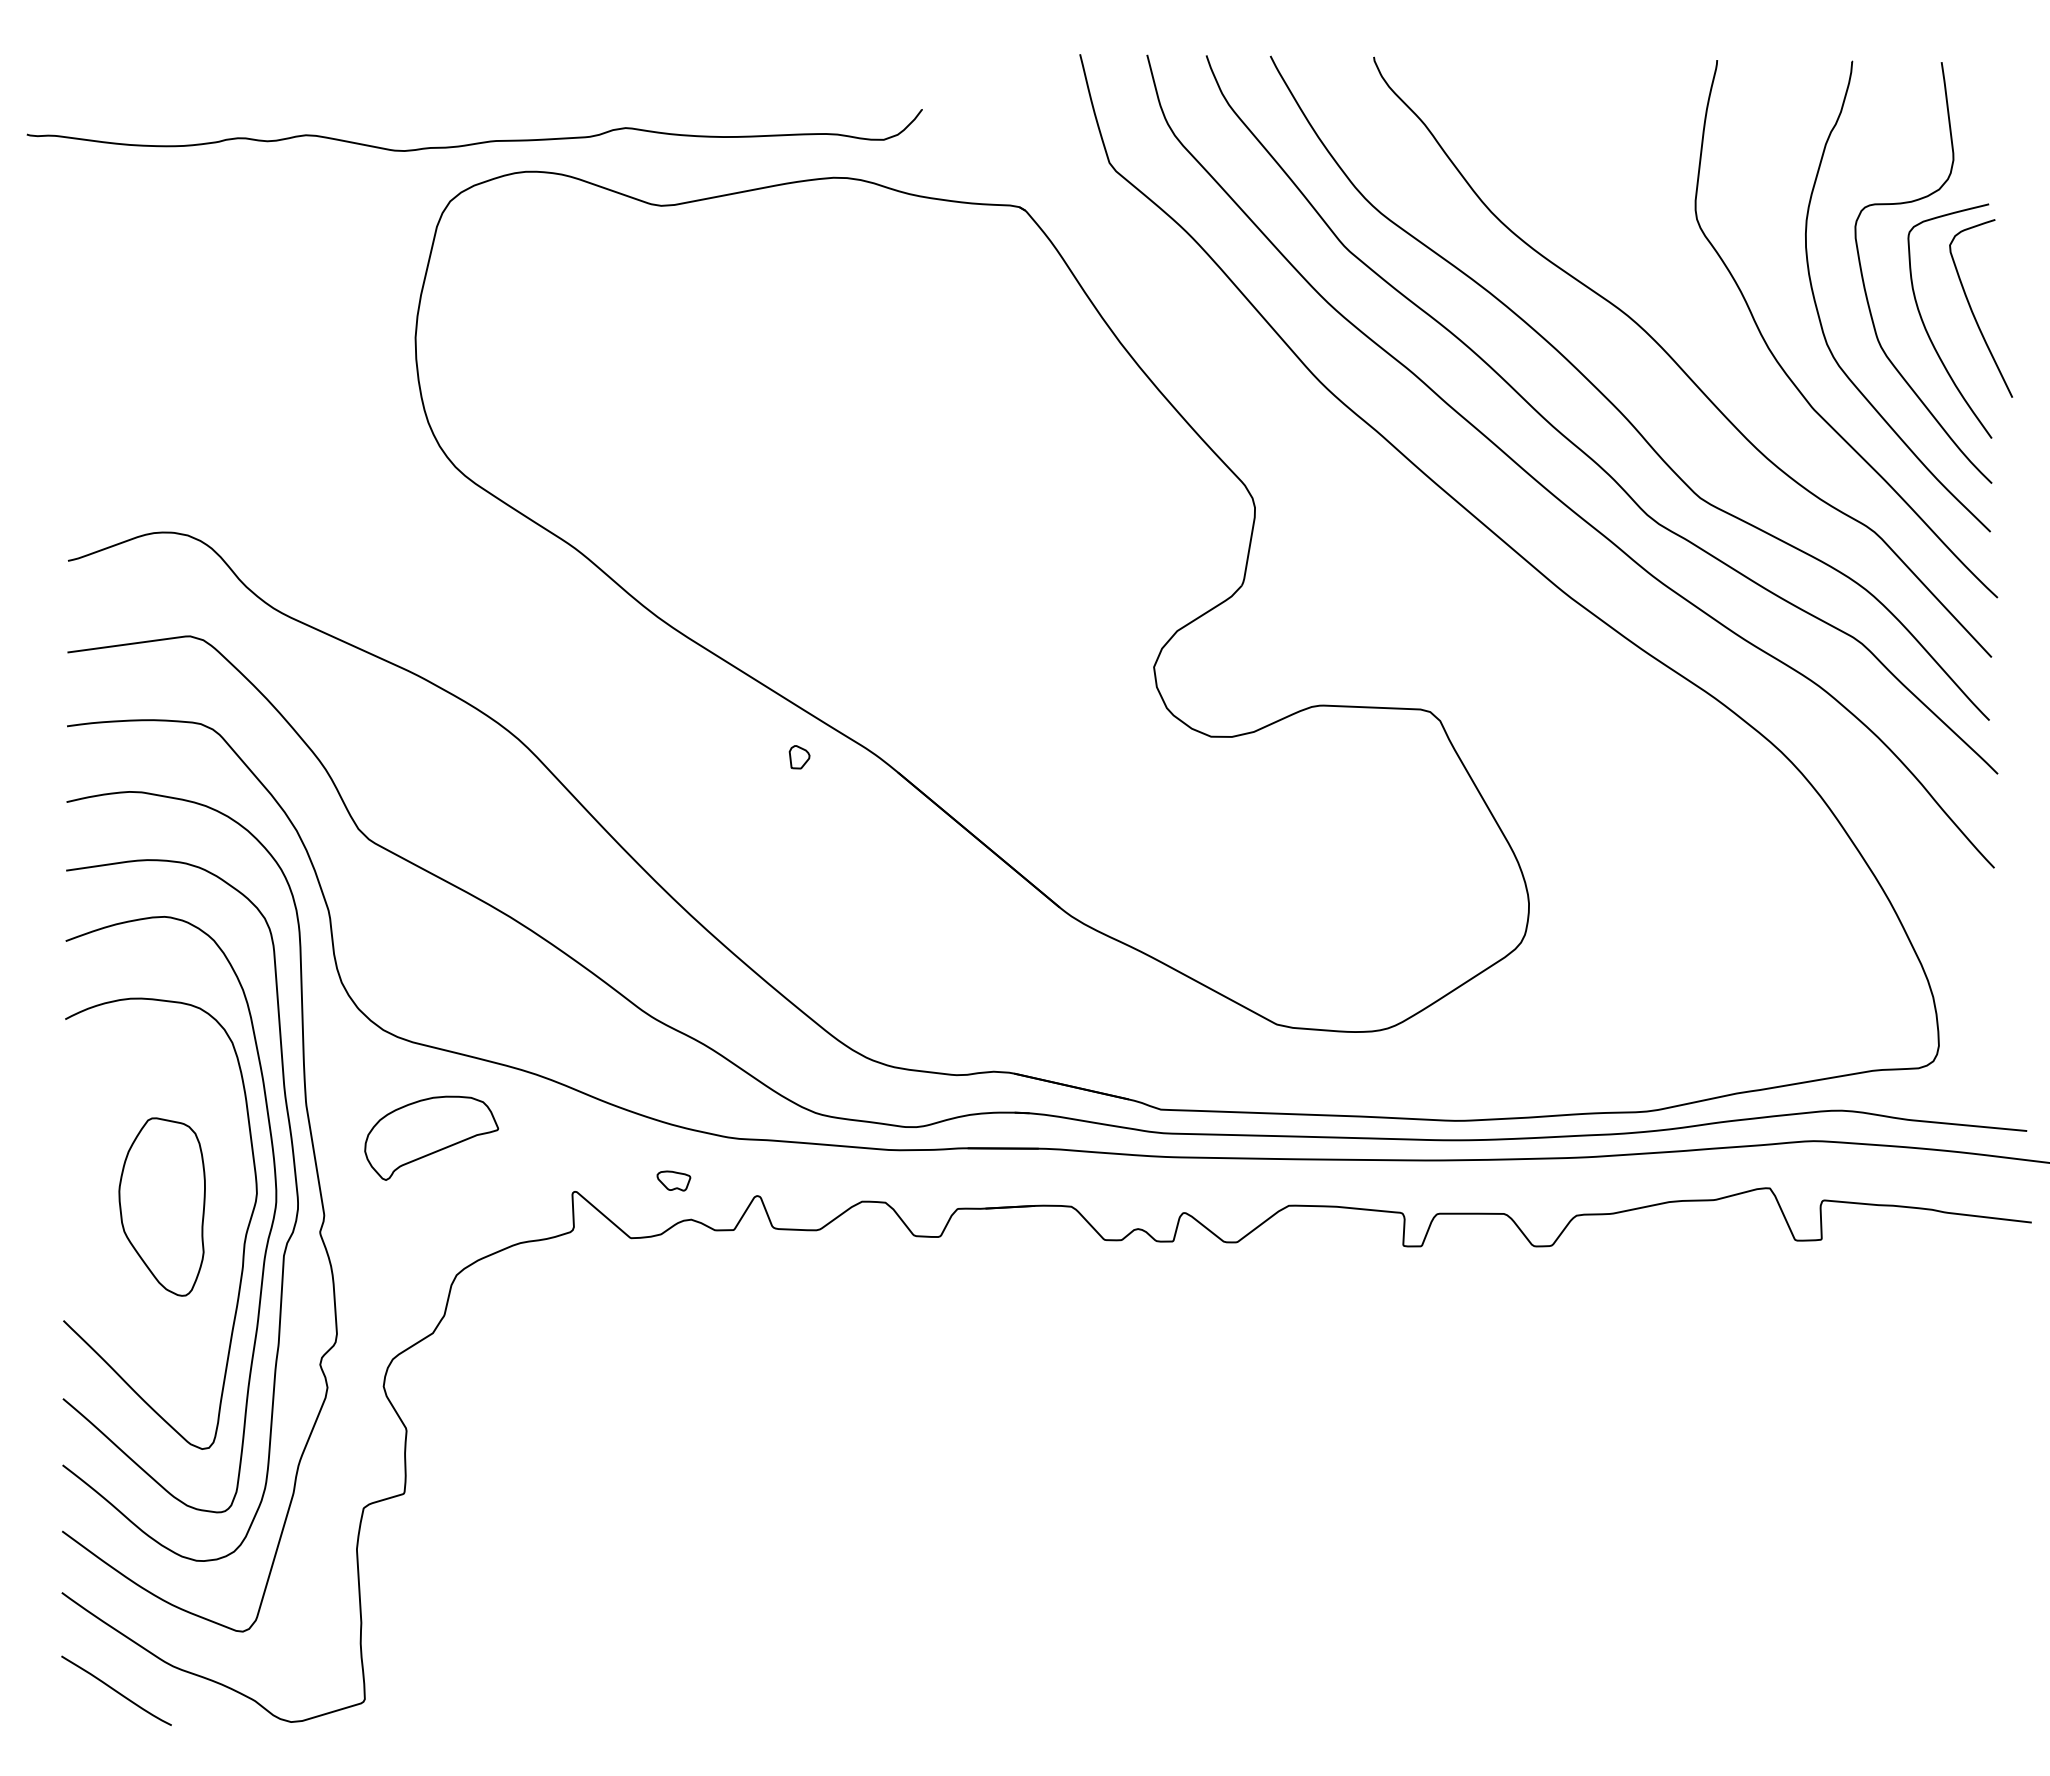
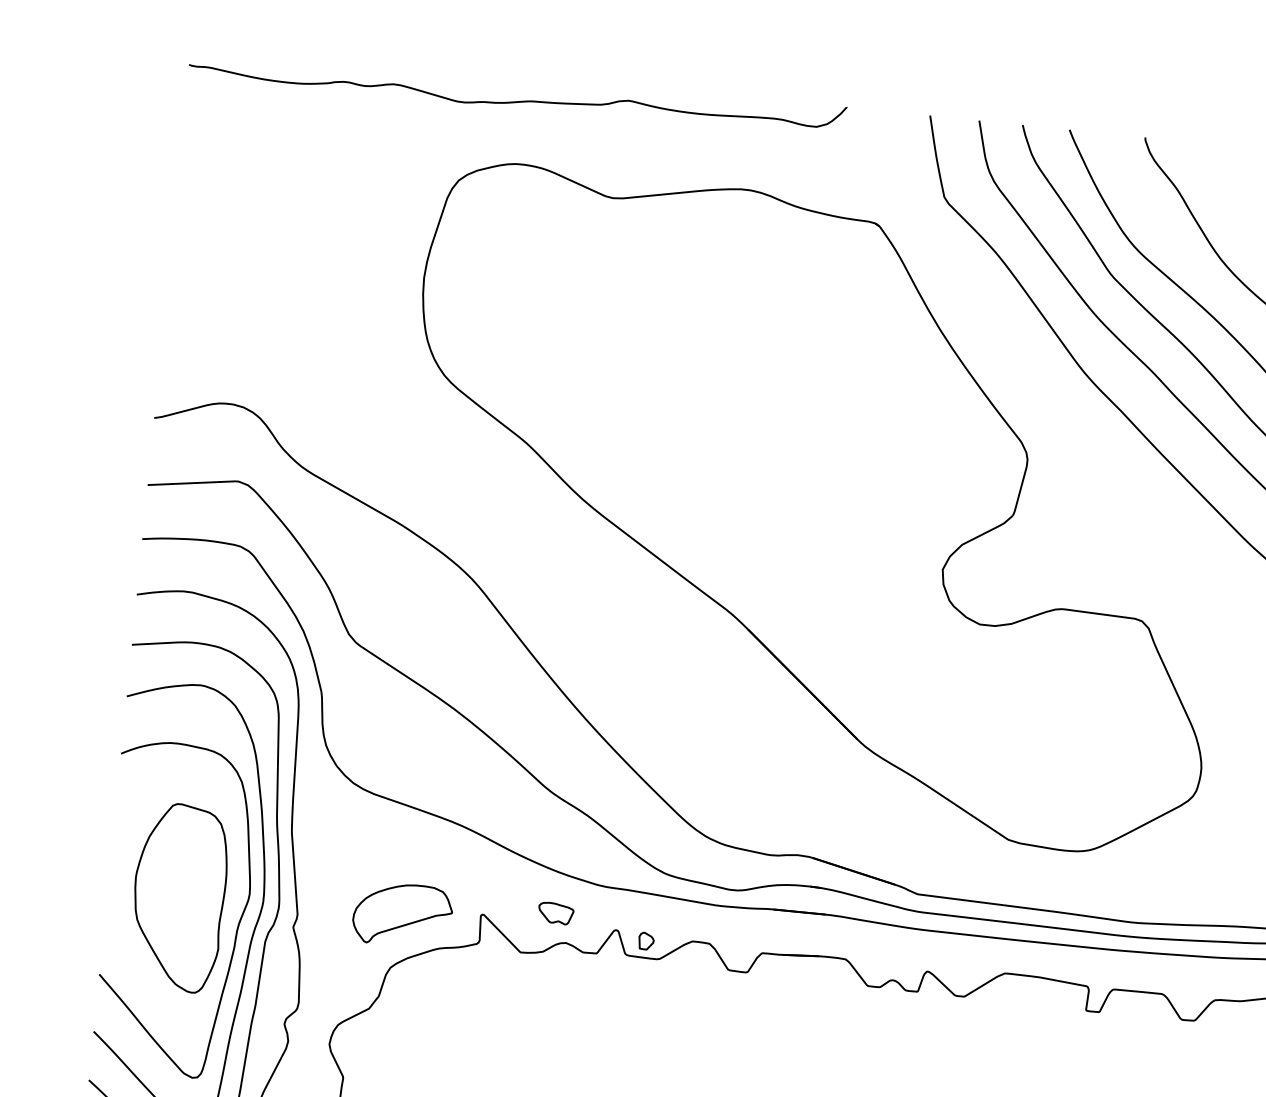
curve: (475, 142) -> (517, 101), moved
part: (799, 757) -> (646, 941), moved
part: (431, 1137) -> (402, 914), moved
part: (673, 1180) -> (555, 913), size x1.43
part: (162, 1206) -> (179, 897), size x1.43

